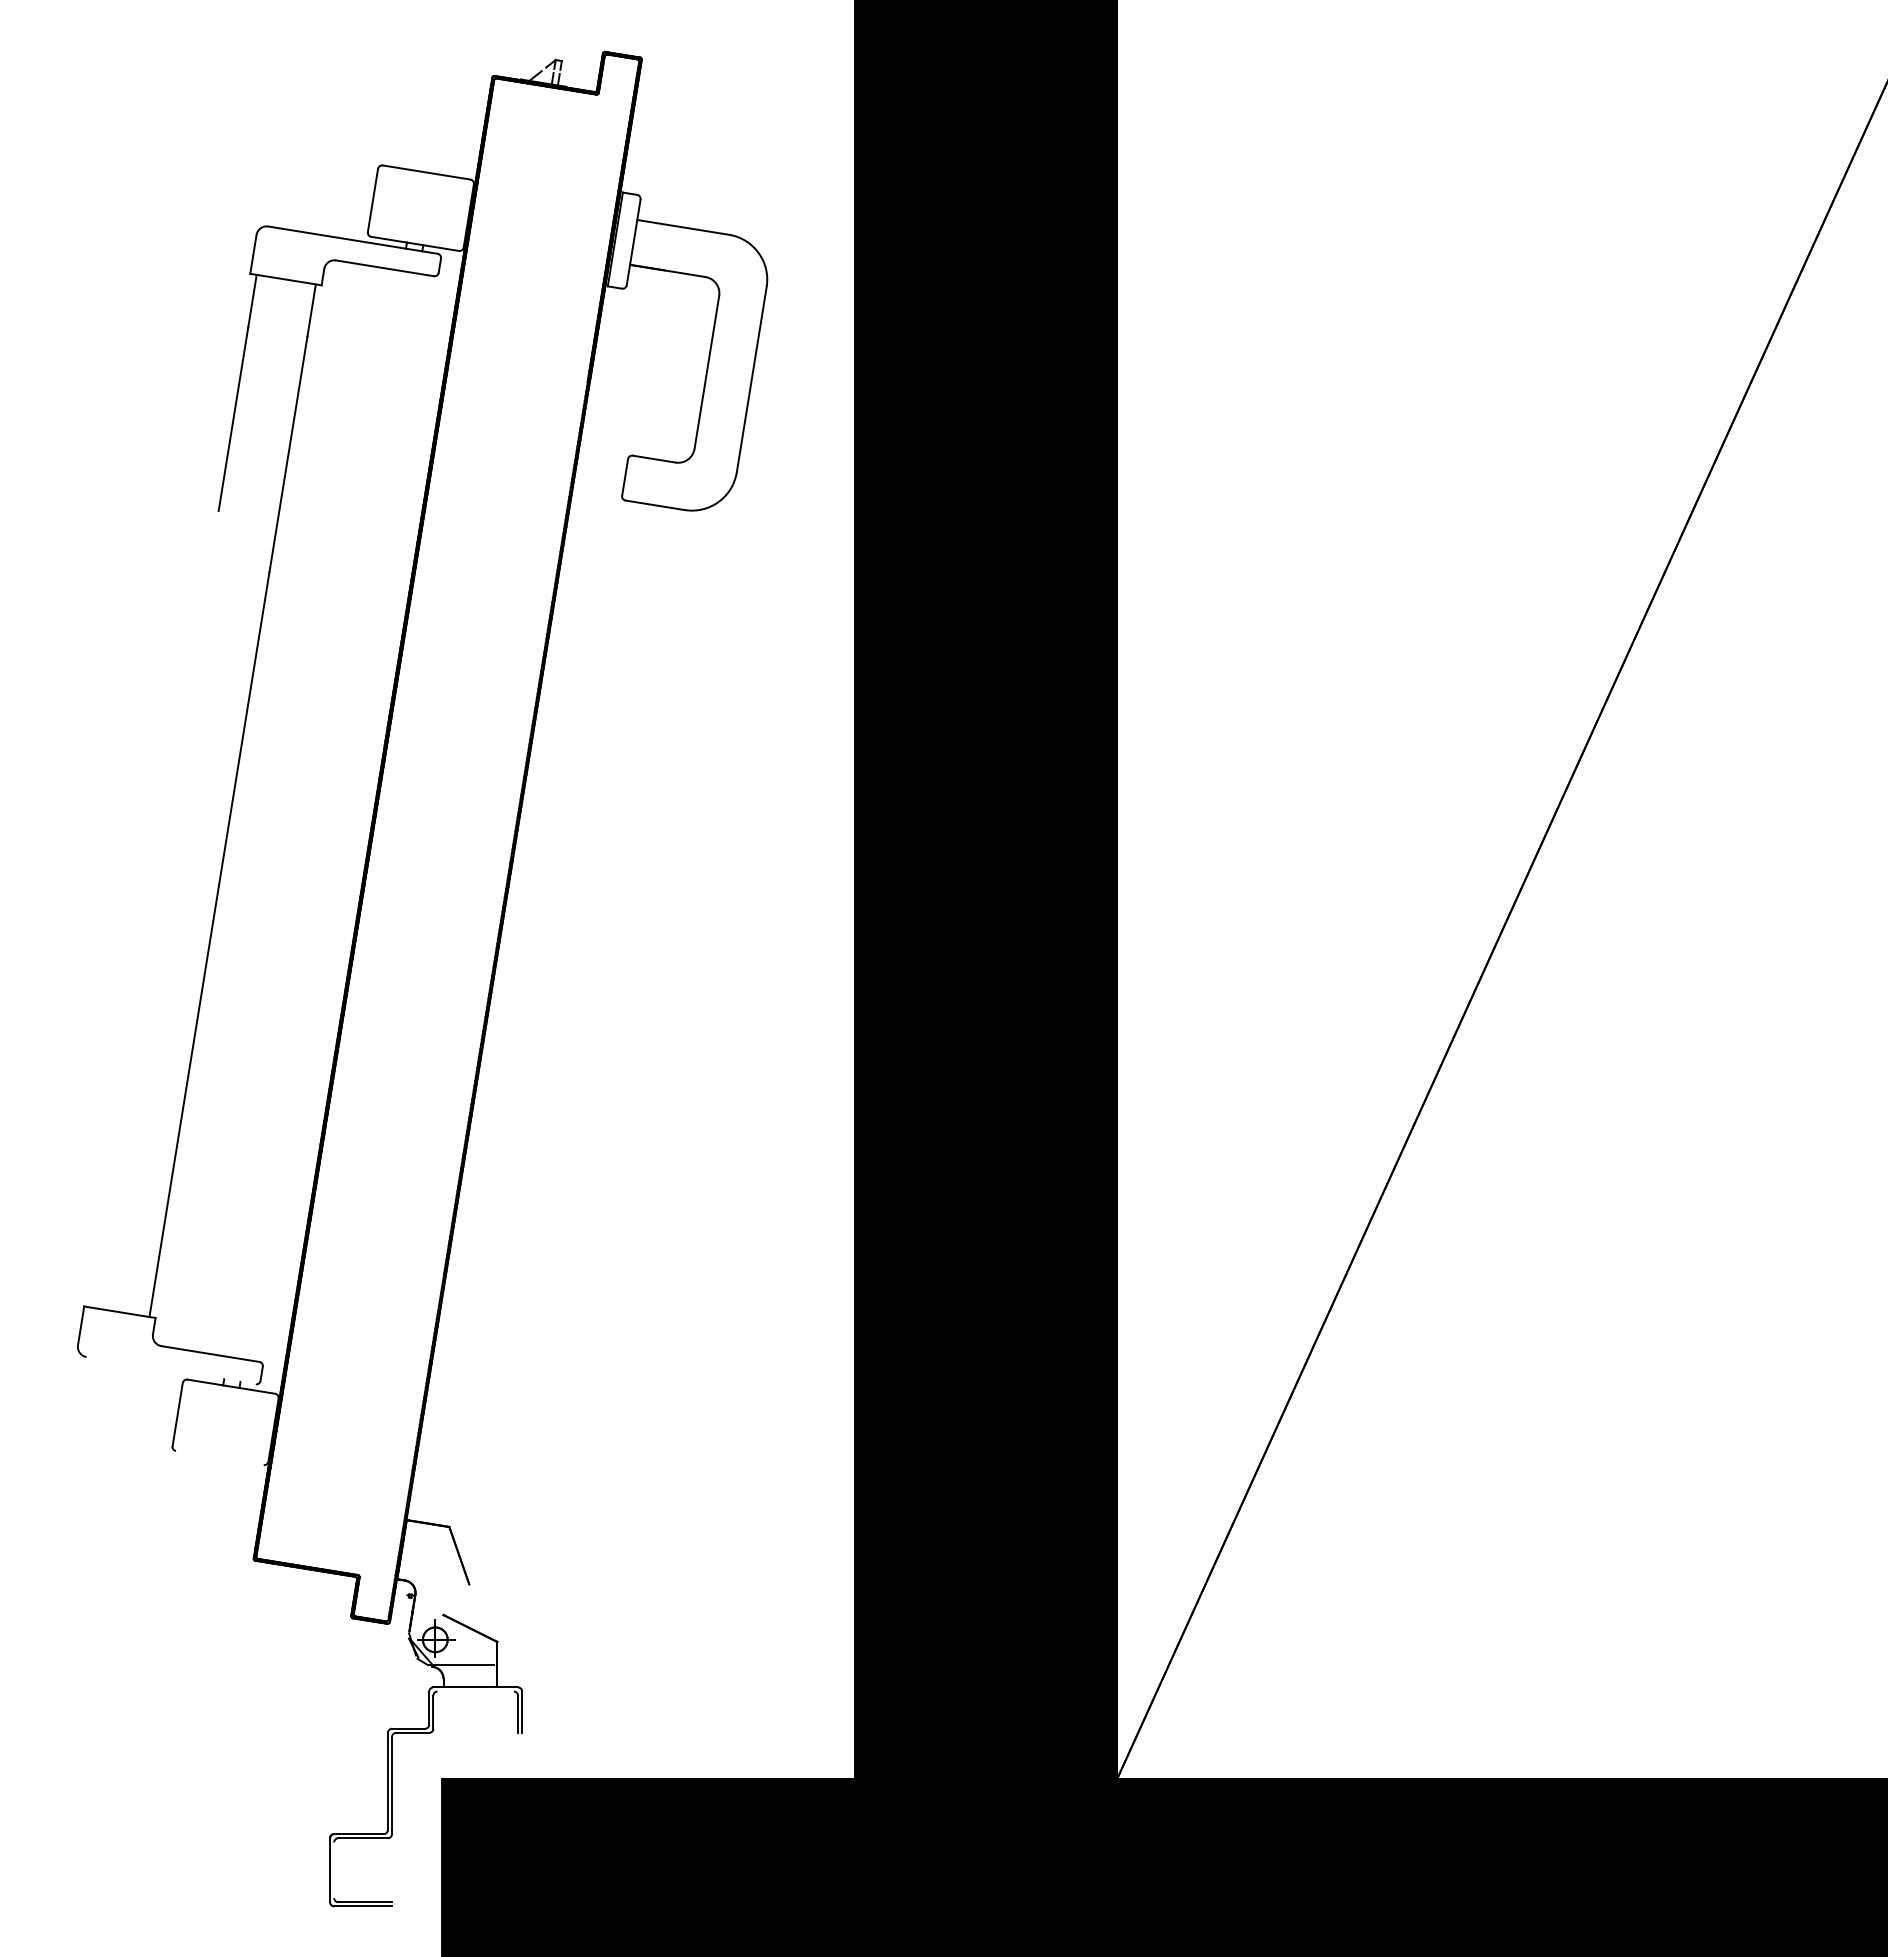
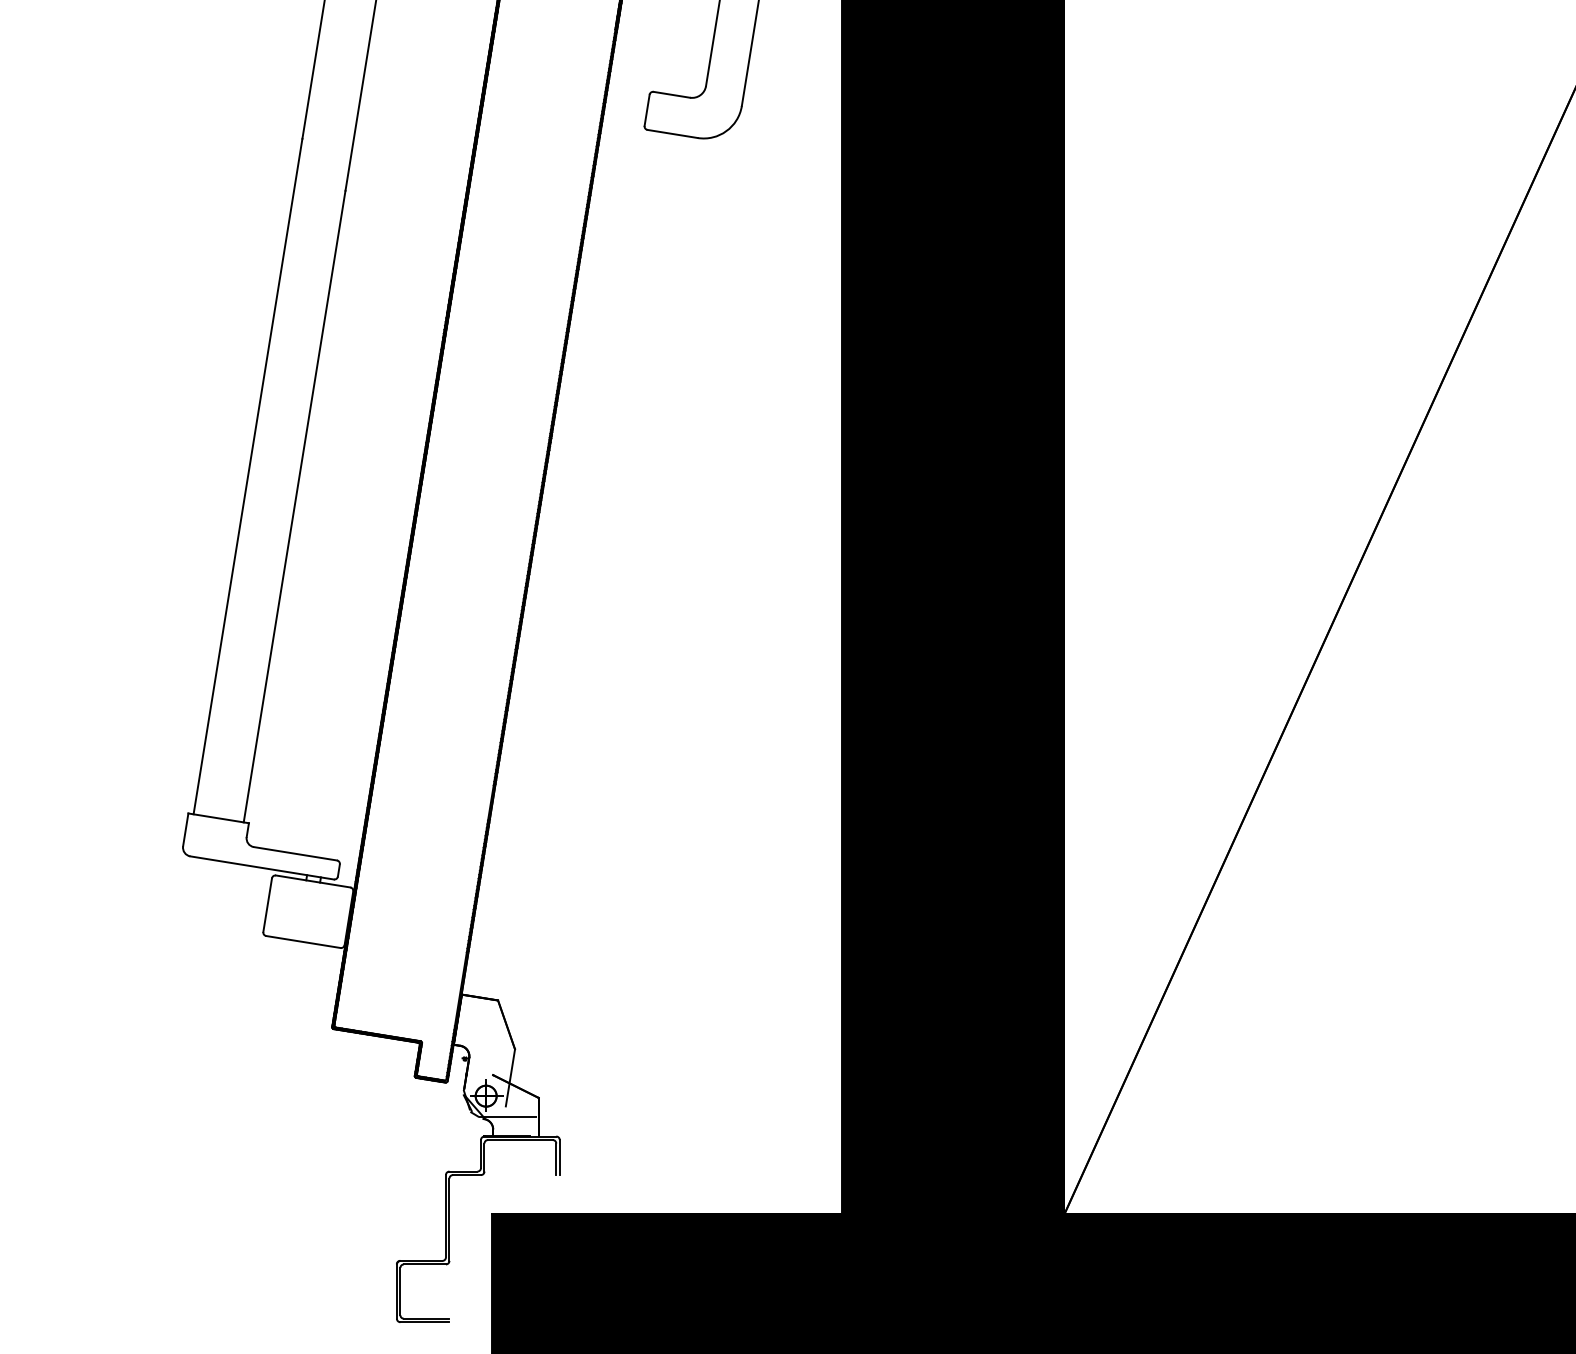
line: (154, 909) -> (247, 476), added
line: (170, 1370) -> (261, 867), added
line: (219, 1458) -> (303, 942), added
line: (463, 1617) -> (510, 1077), added
line: (475, 1691) -> (520, 1139), added
line: (334, 1870) -> (400, 1291), added

